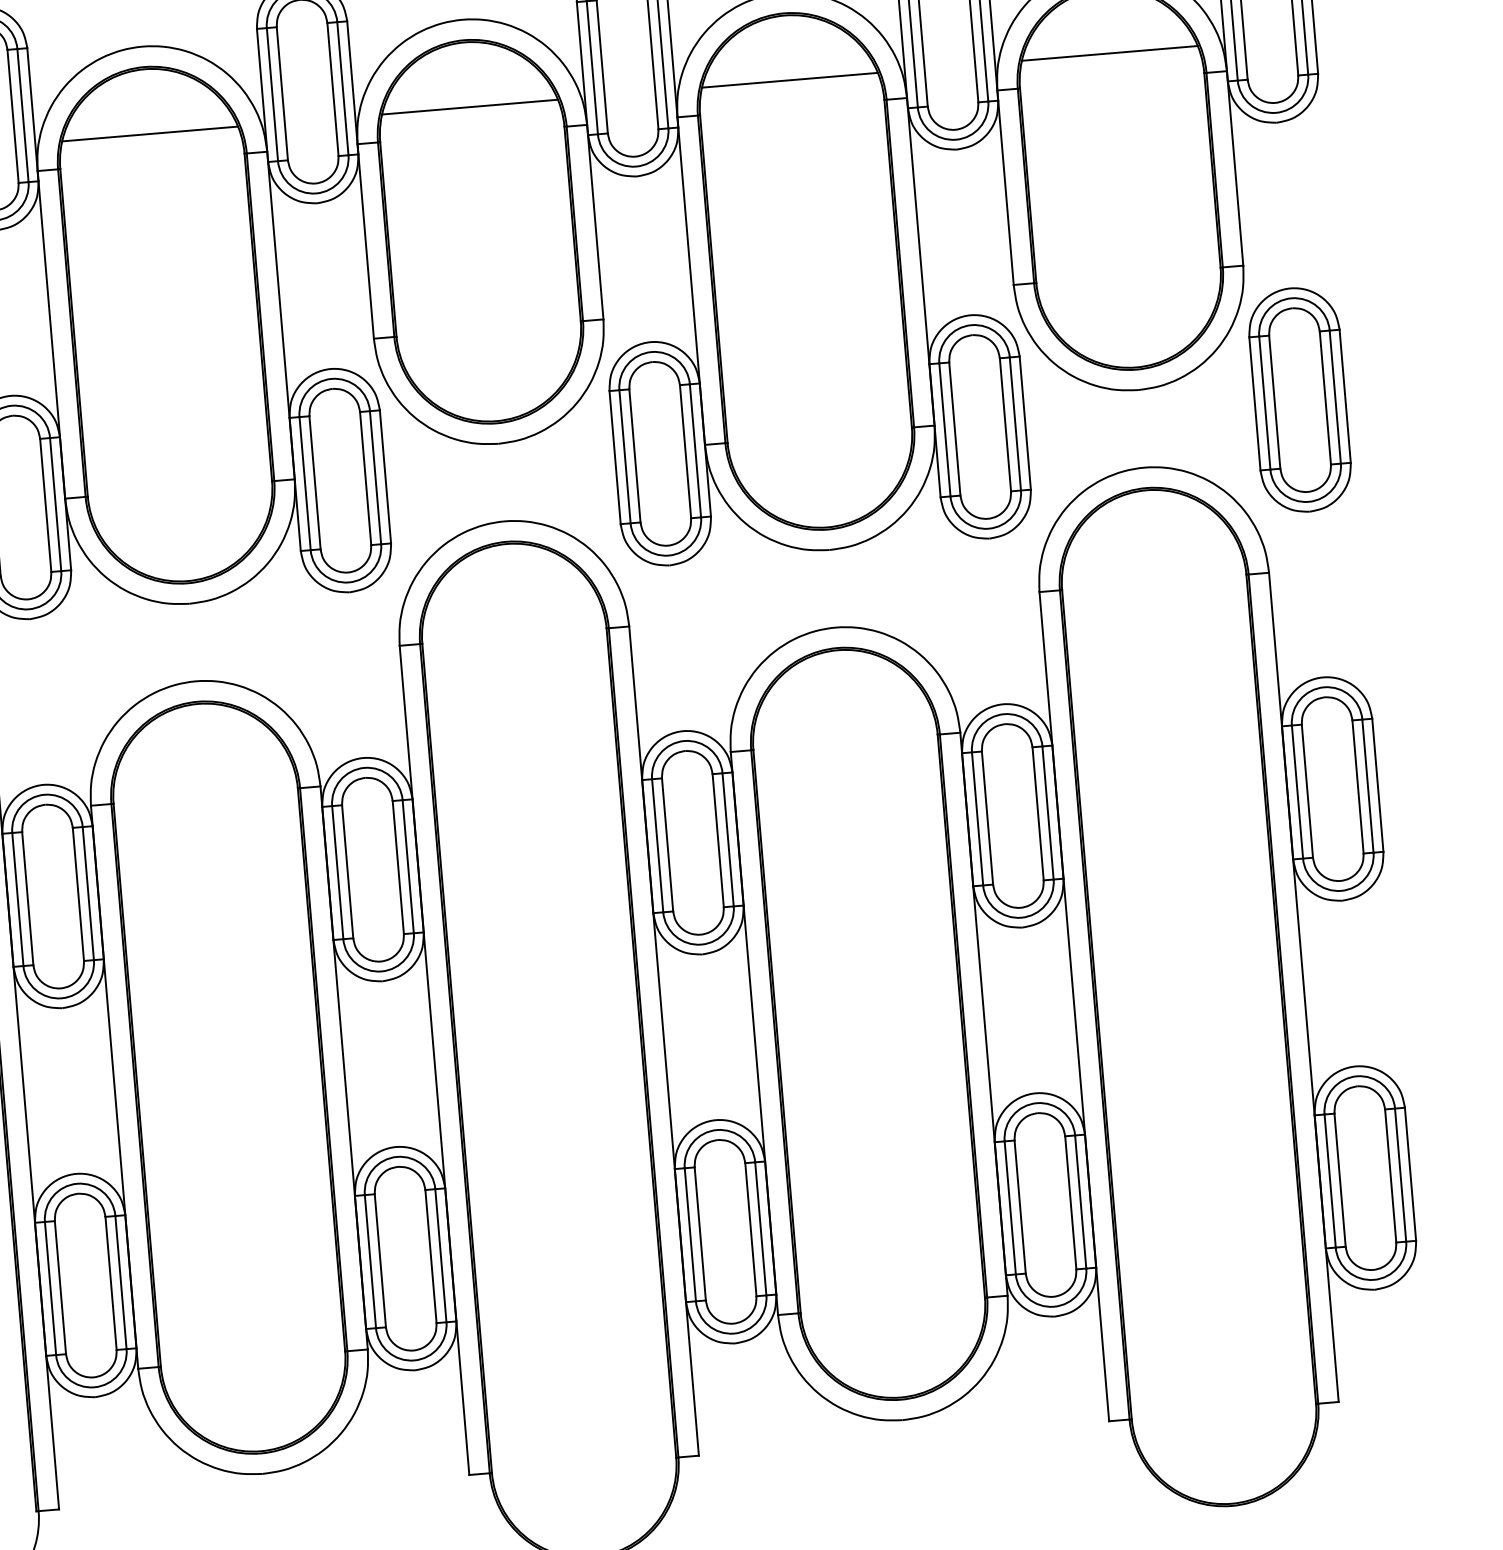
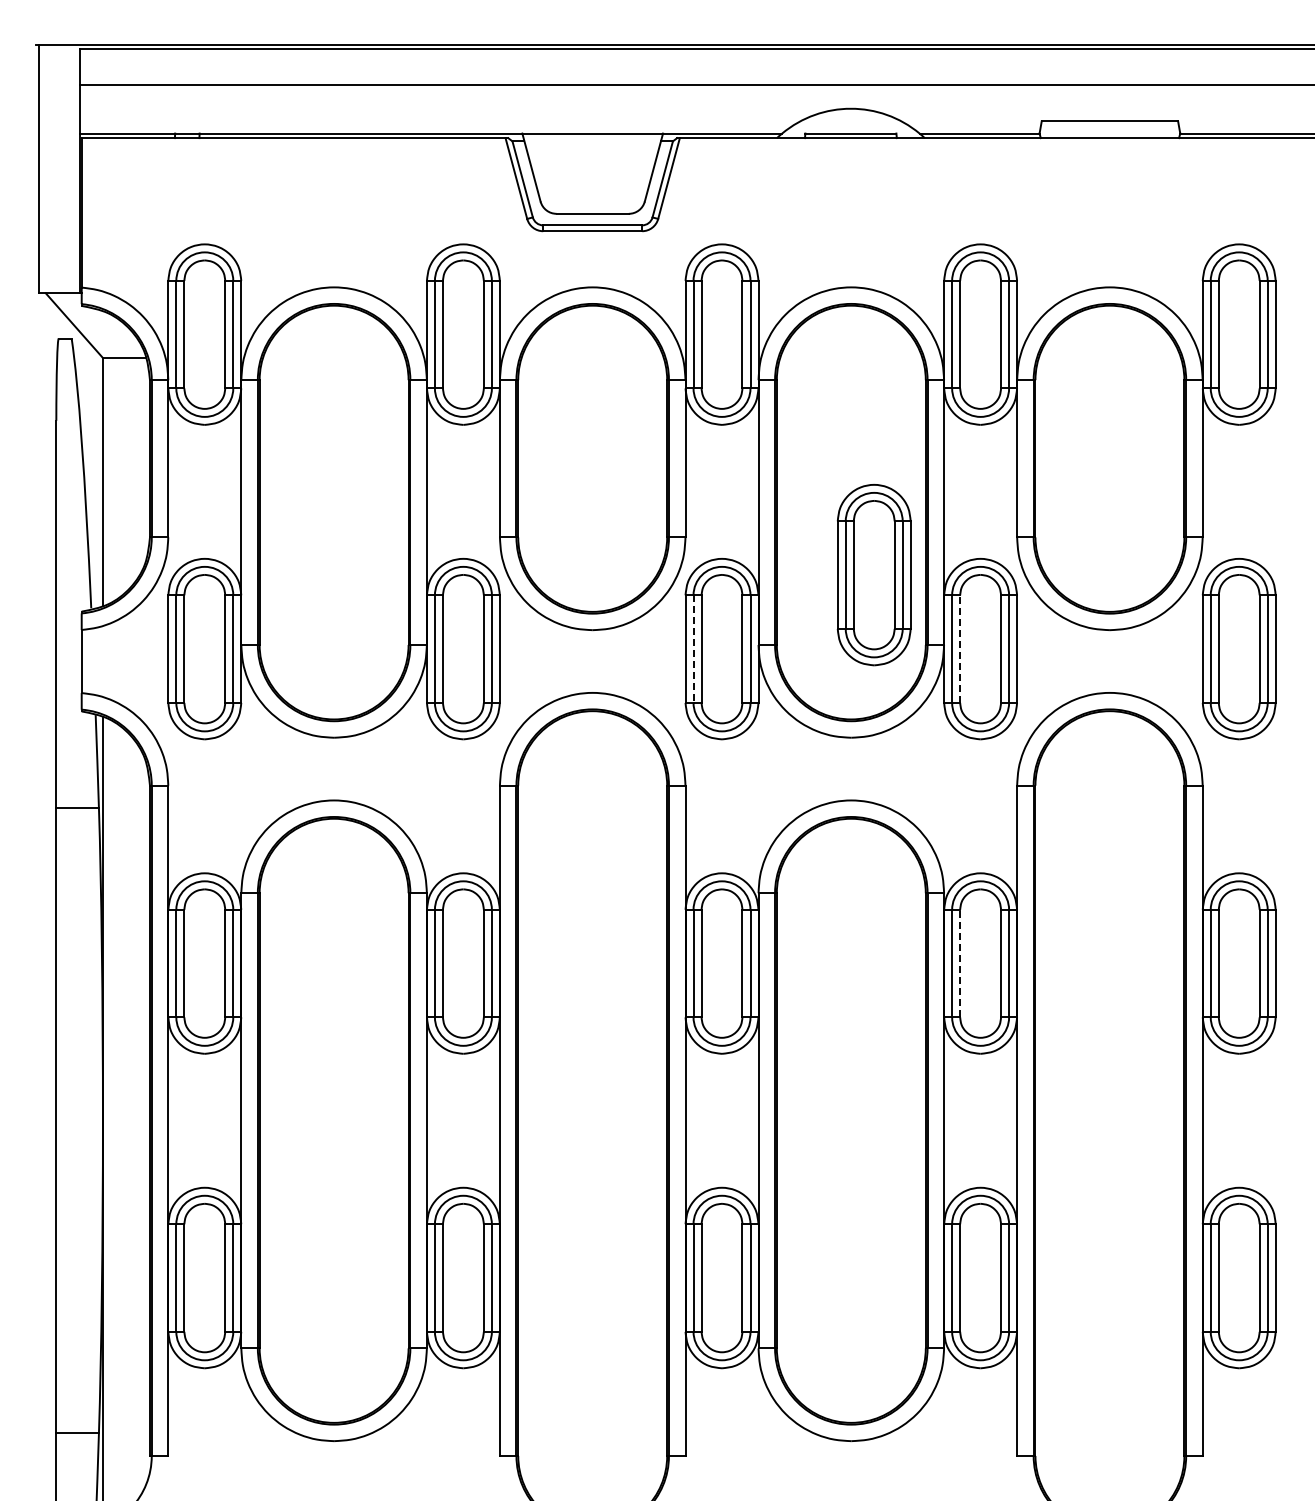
line: (1109, 54) -> (1109, 358), removed
line: (790, 80) -> (851, 358), removed
line: (469, 107) -> (592, 358), removed
line: (150, 134) -> (334, 358), removed
part: (839, 347) -> (873, 575), added
line: (955, 429) -> (960, 649), solid -> dashed
line: (625, 457) -> (693, 649), solid -> dashed
line: (987, 817) -> (960, 963), solid -> dashed

